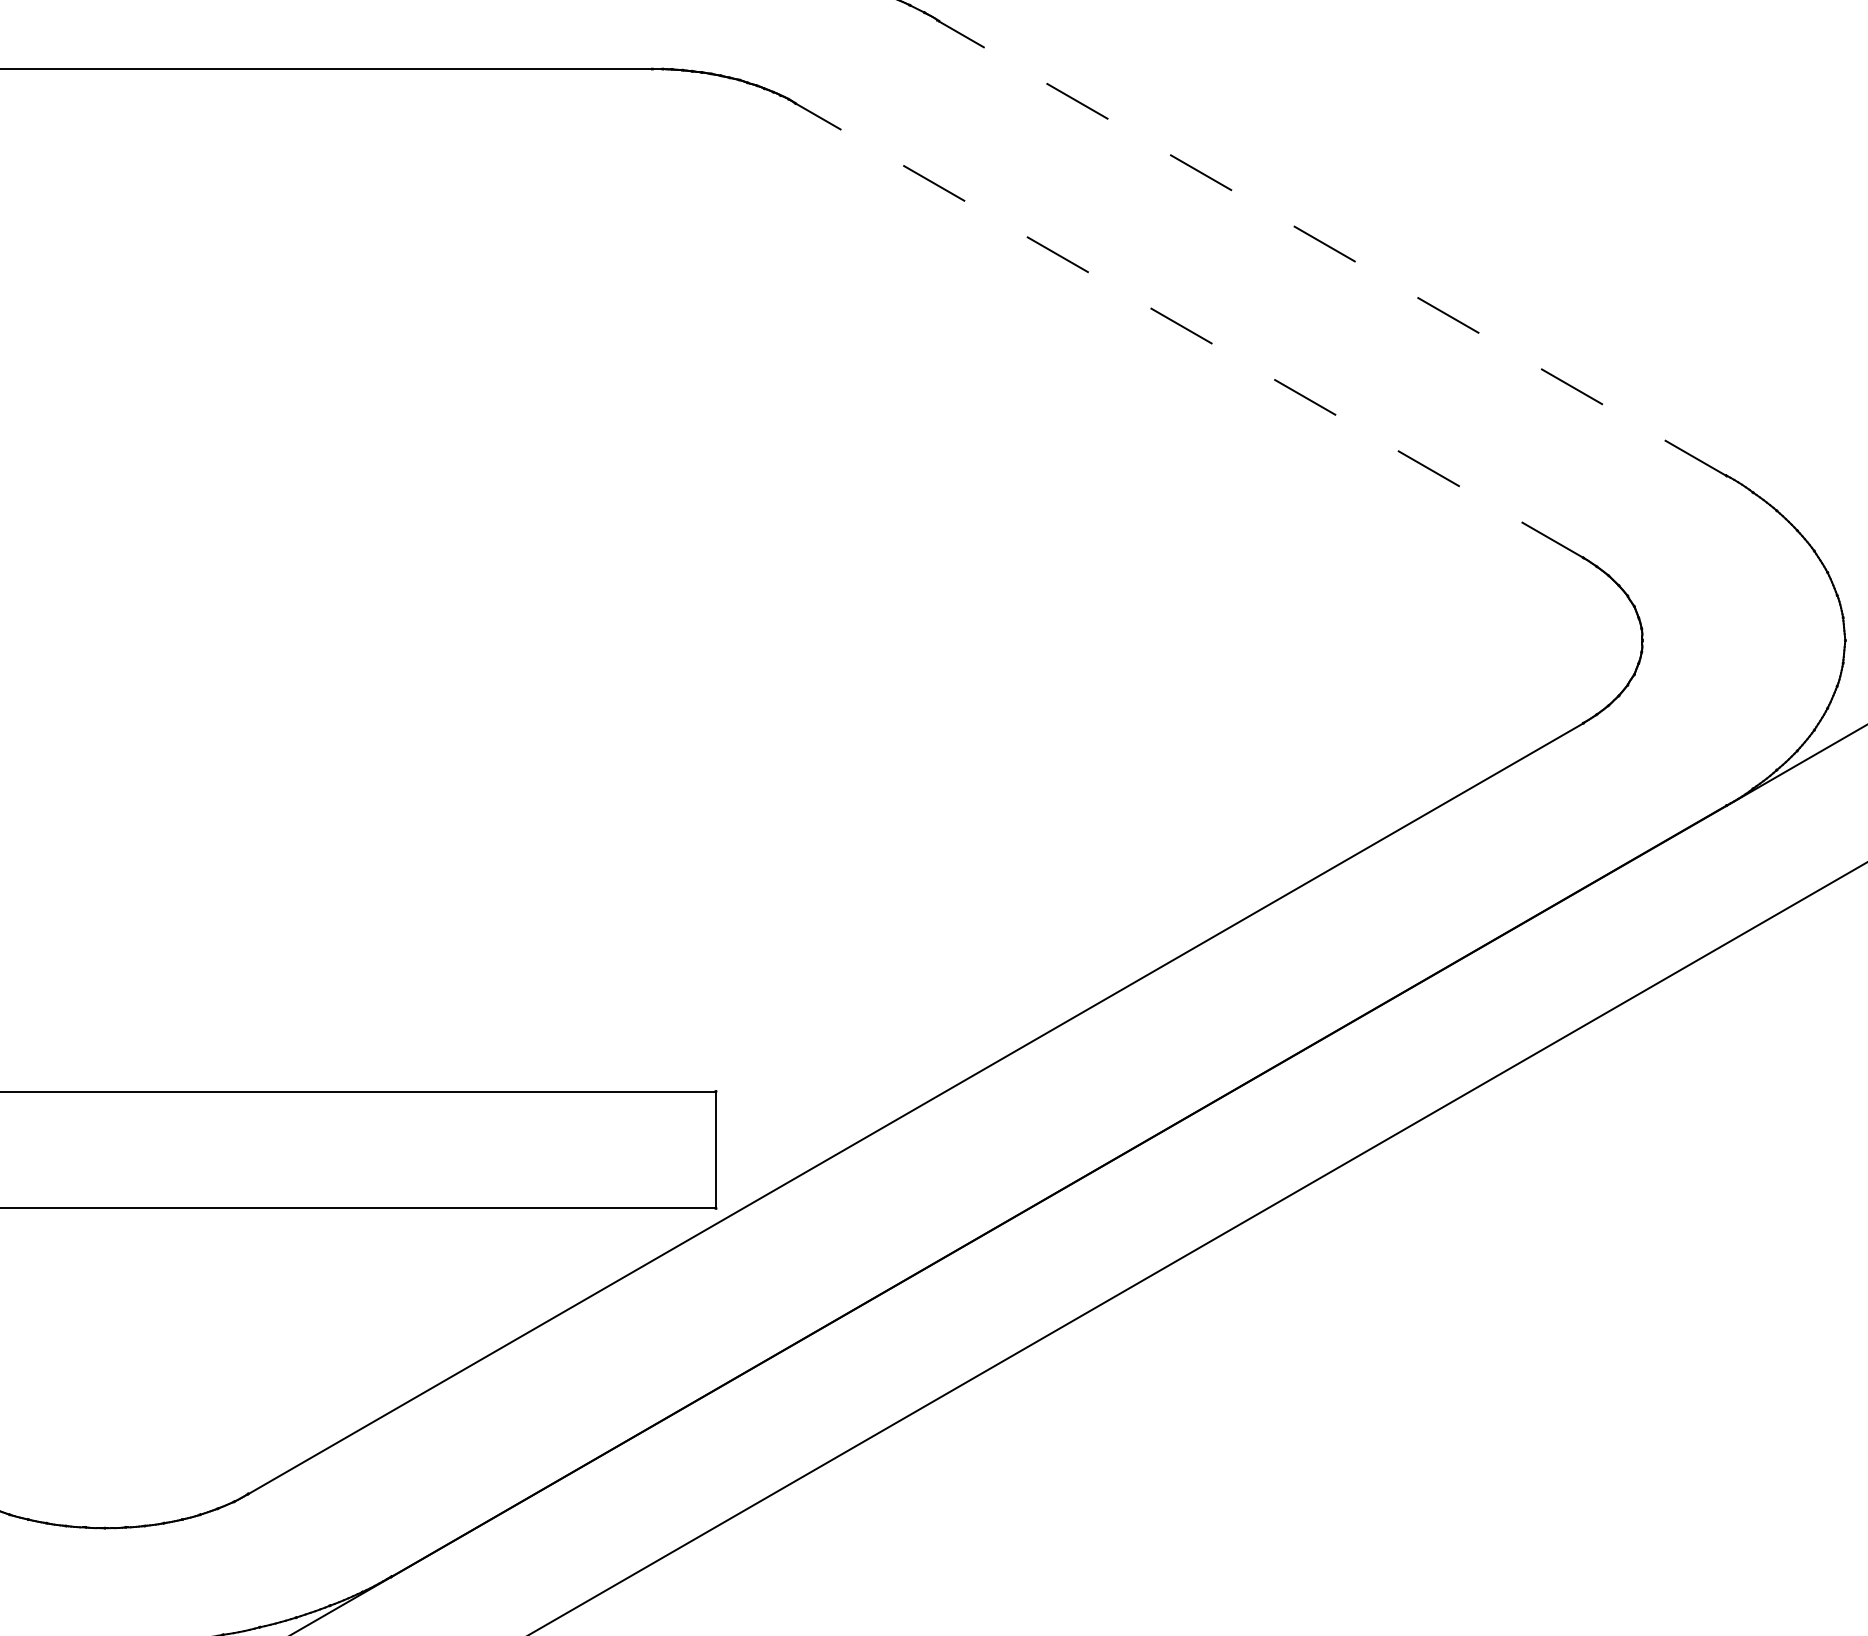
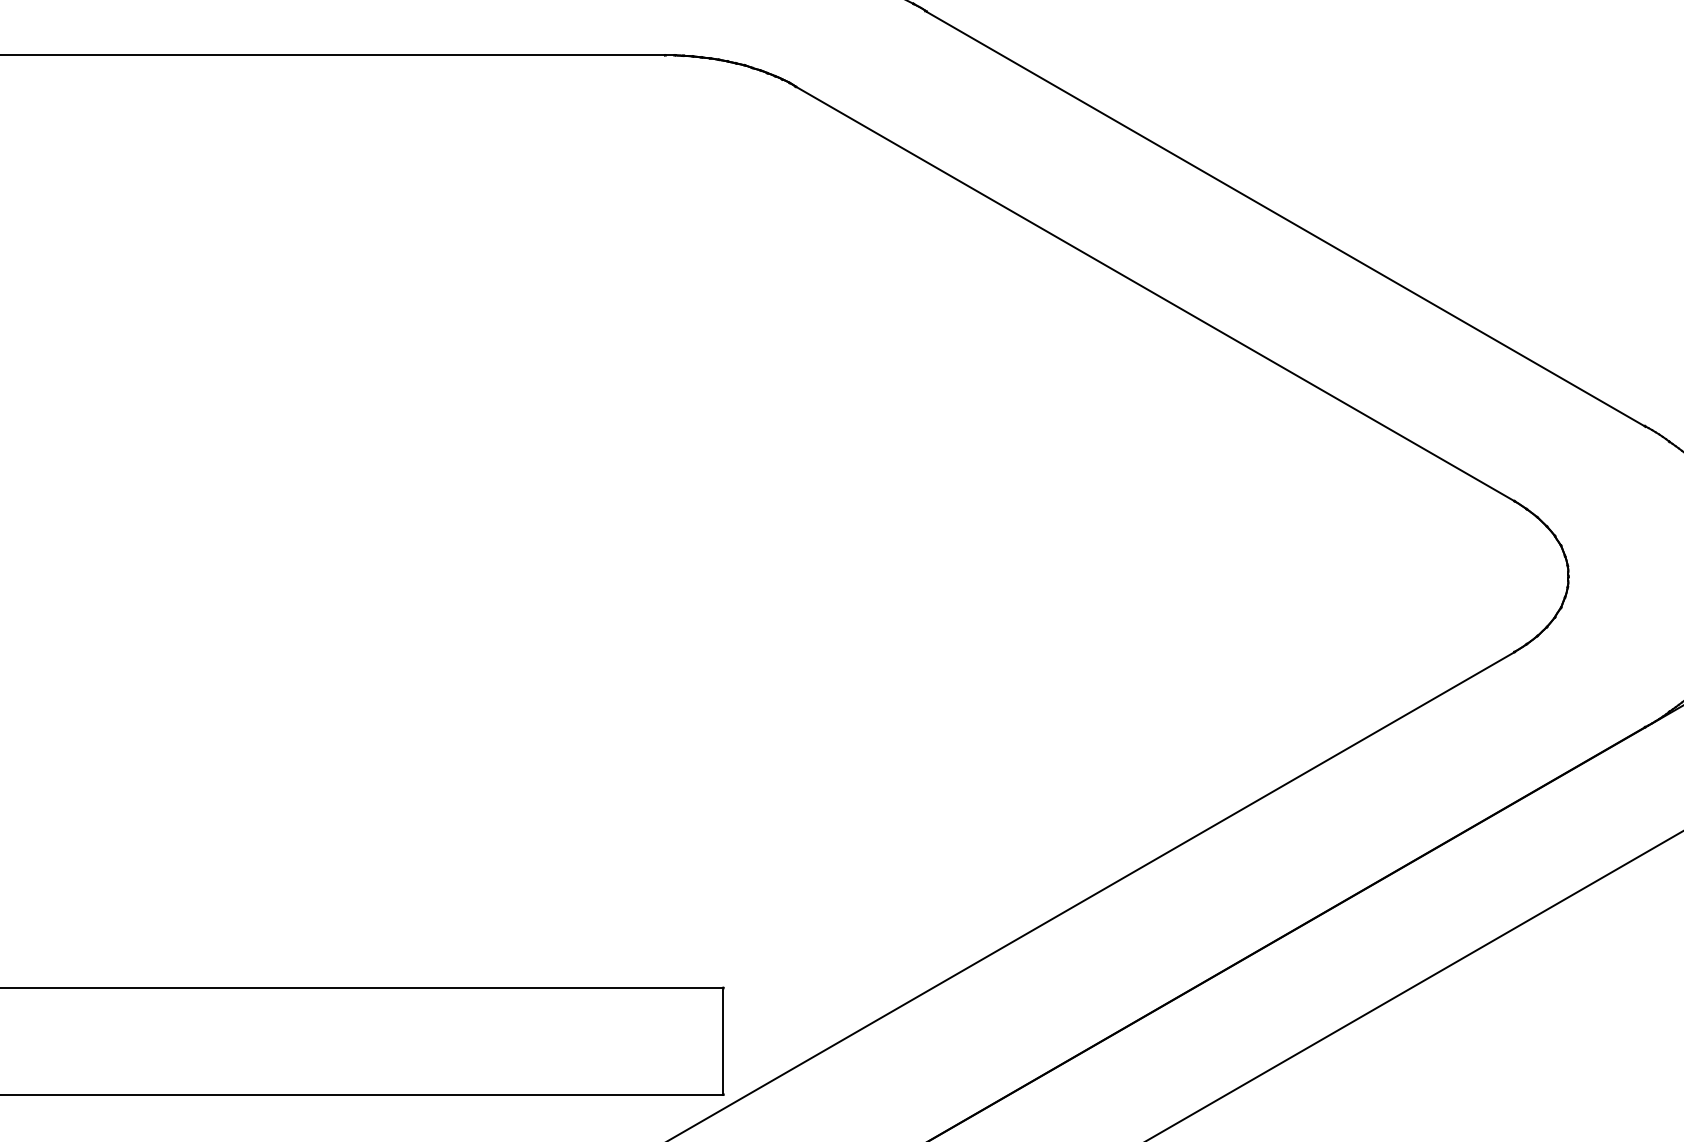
line: (1331, 248) -> (1284, 219), dashed -> solid
line: (1189, 330) -> (1155, 293), dashed -> solid

